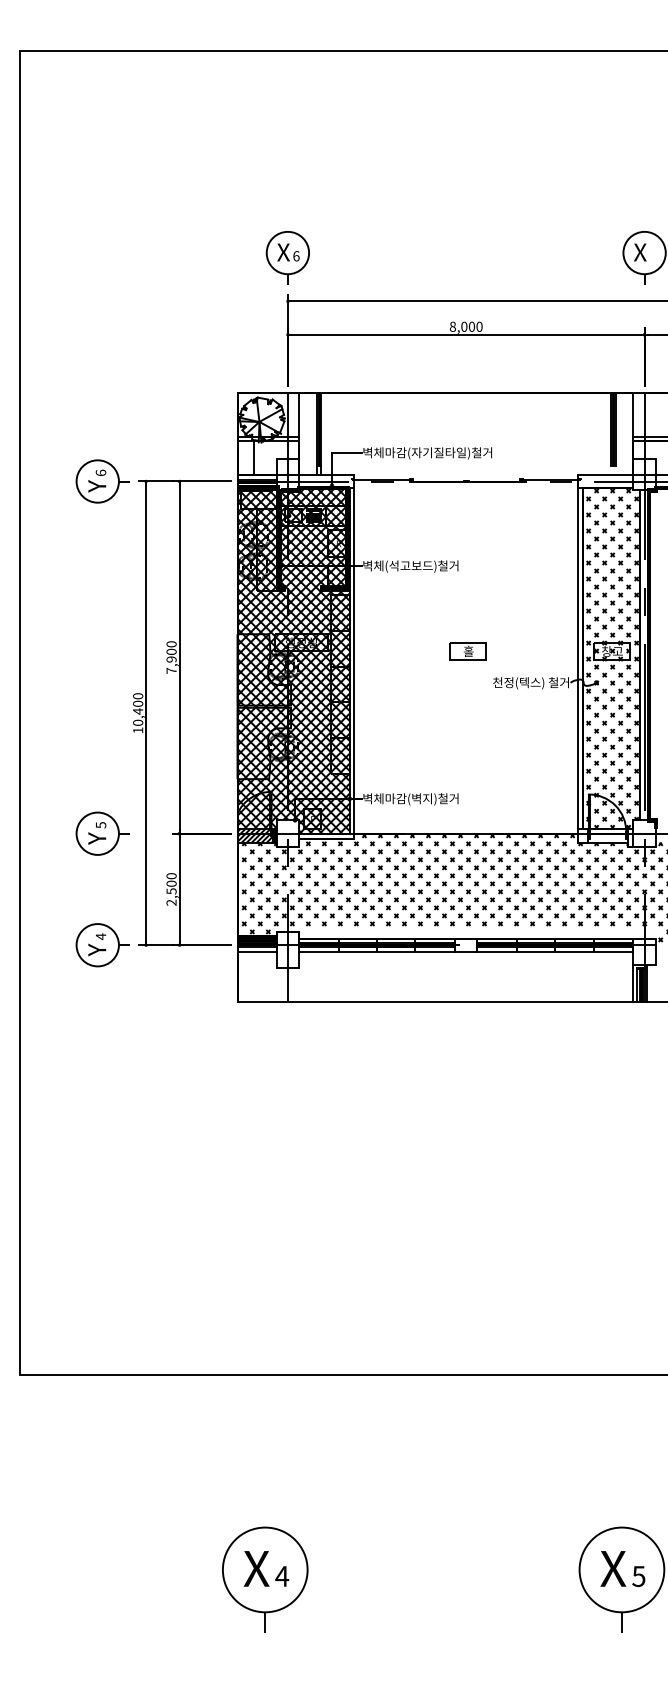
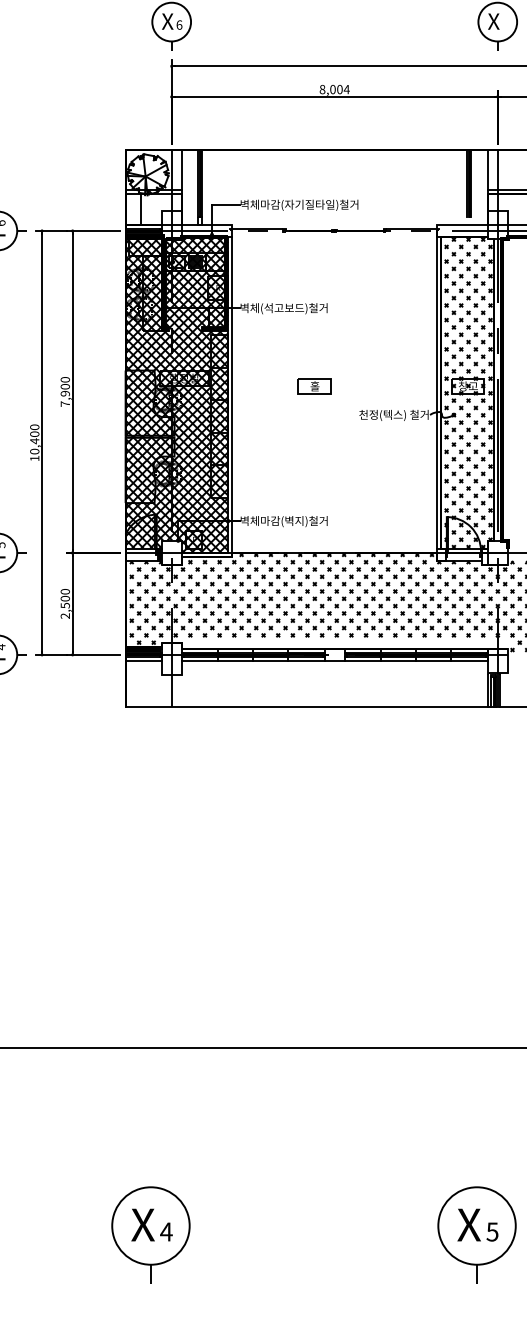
text: (479, 326) -> (346, 89), 8,000 -> 8,004
part: (467, 651) -> (313, 386), moved
hatch: (254, 835) -> (141, 554), removed

